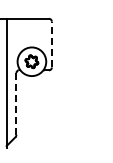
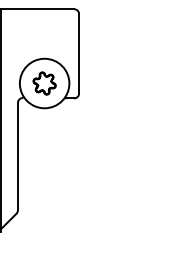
line: (51, 44) -> (78, 53), dashed -> solid
line: (16, 103) -> (17, 155), dashed -> solid

